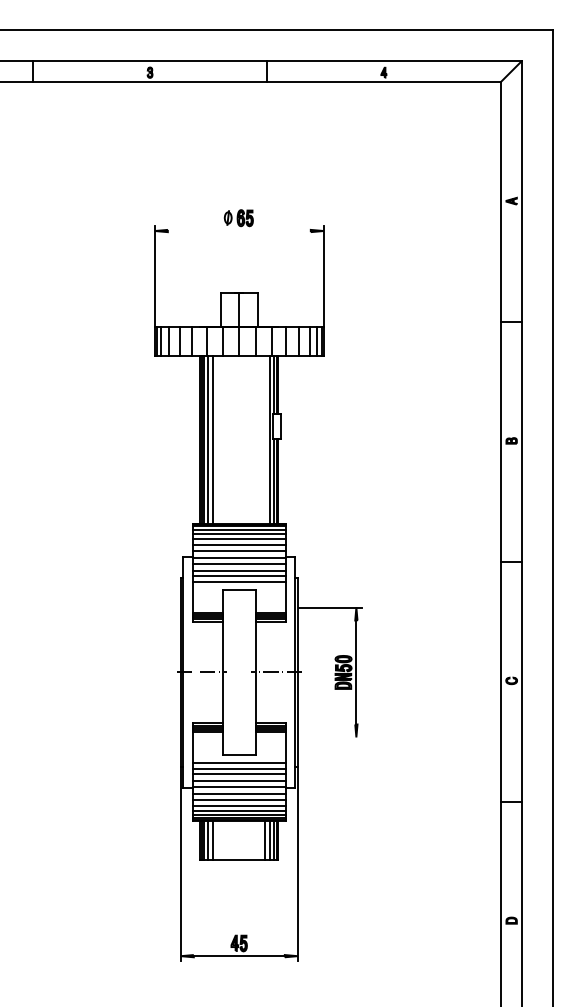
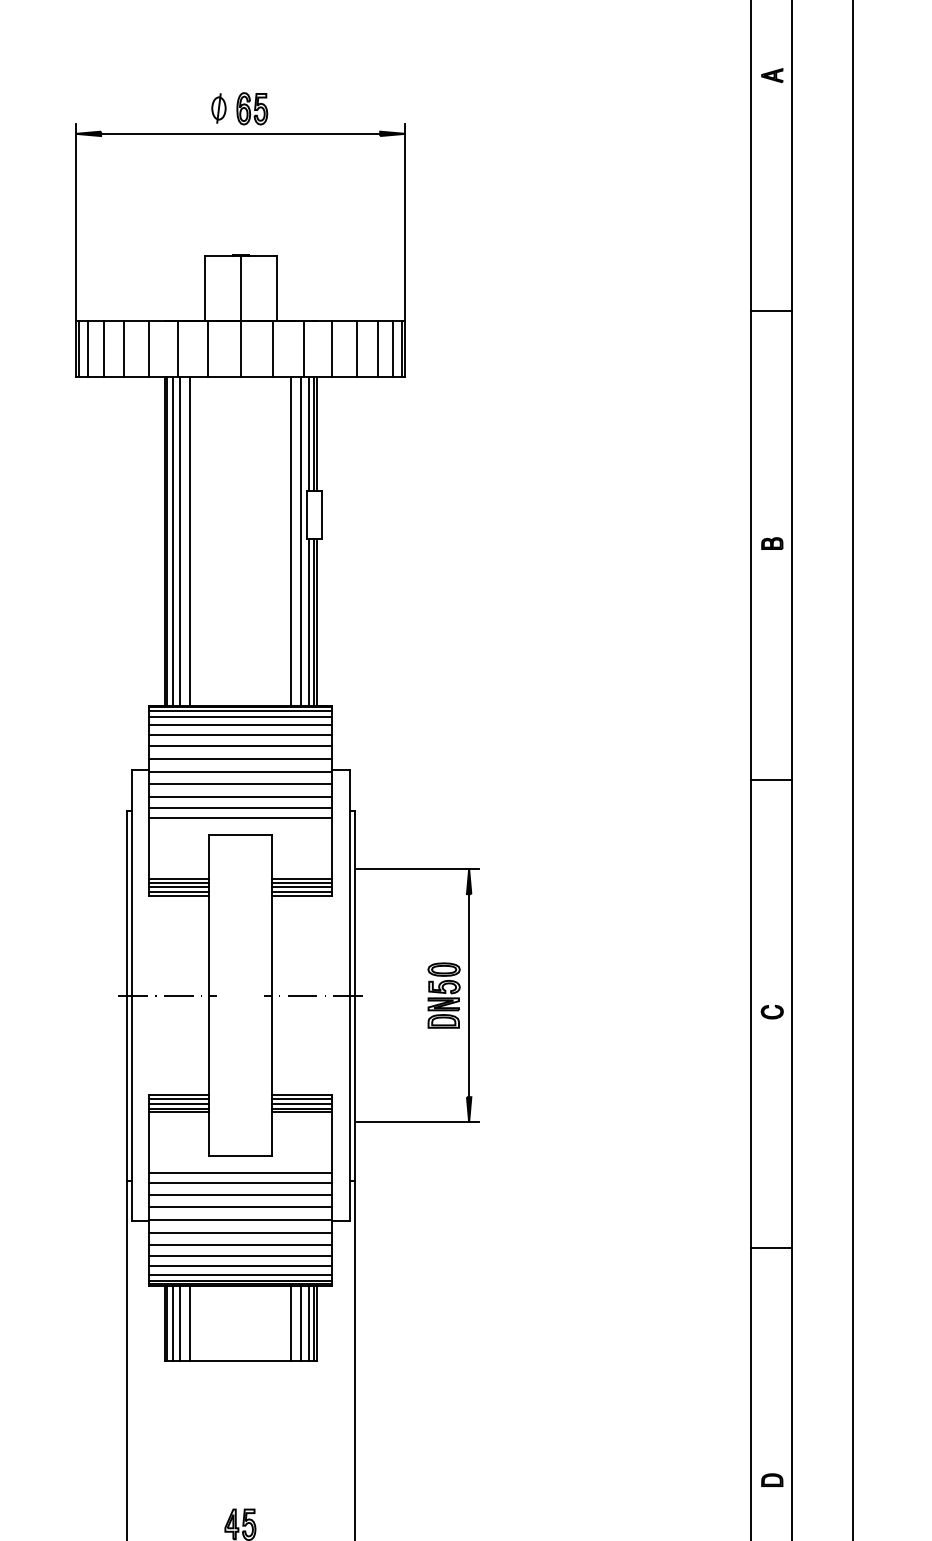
line: (238, 231) -> (239, 134), added
line: (265, 439) -> (291, 540), added
line: (329, 737) -> (416, 1122), added

